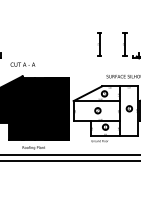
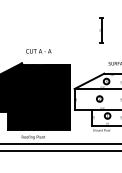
text: (22, 64) -> (38, 51), moved

